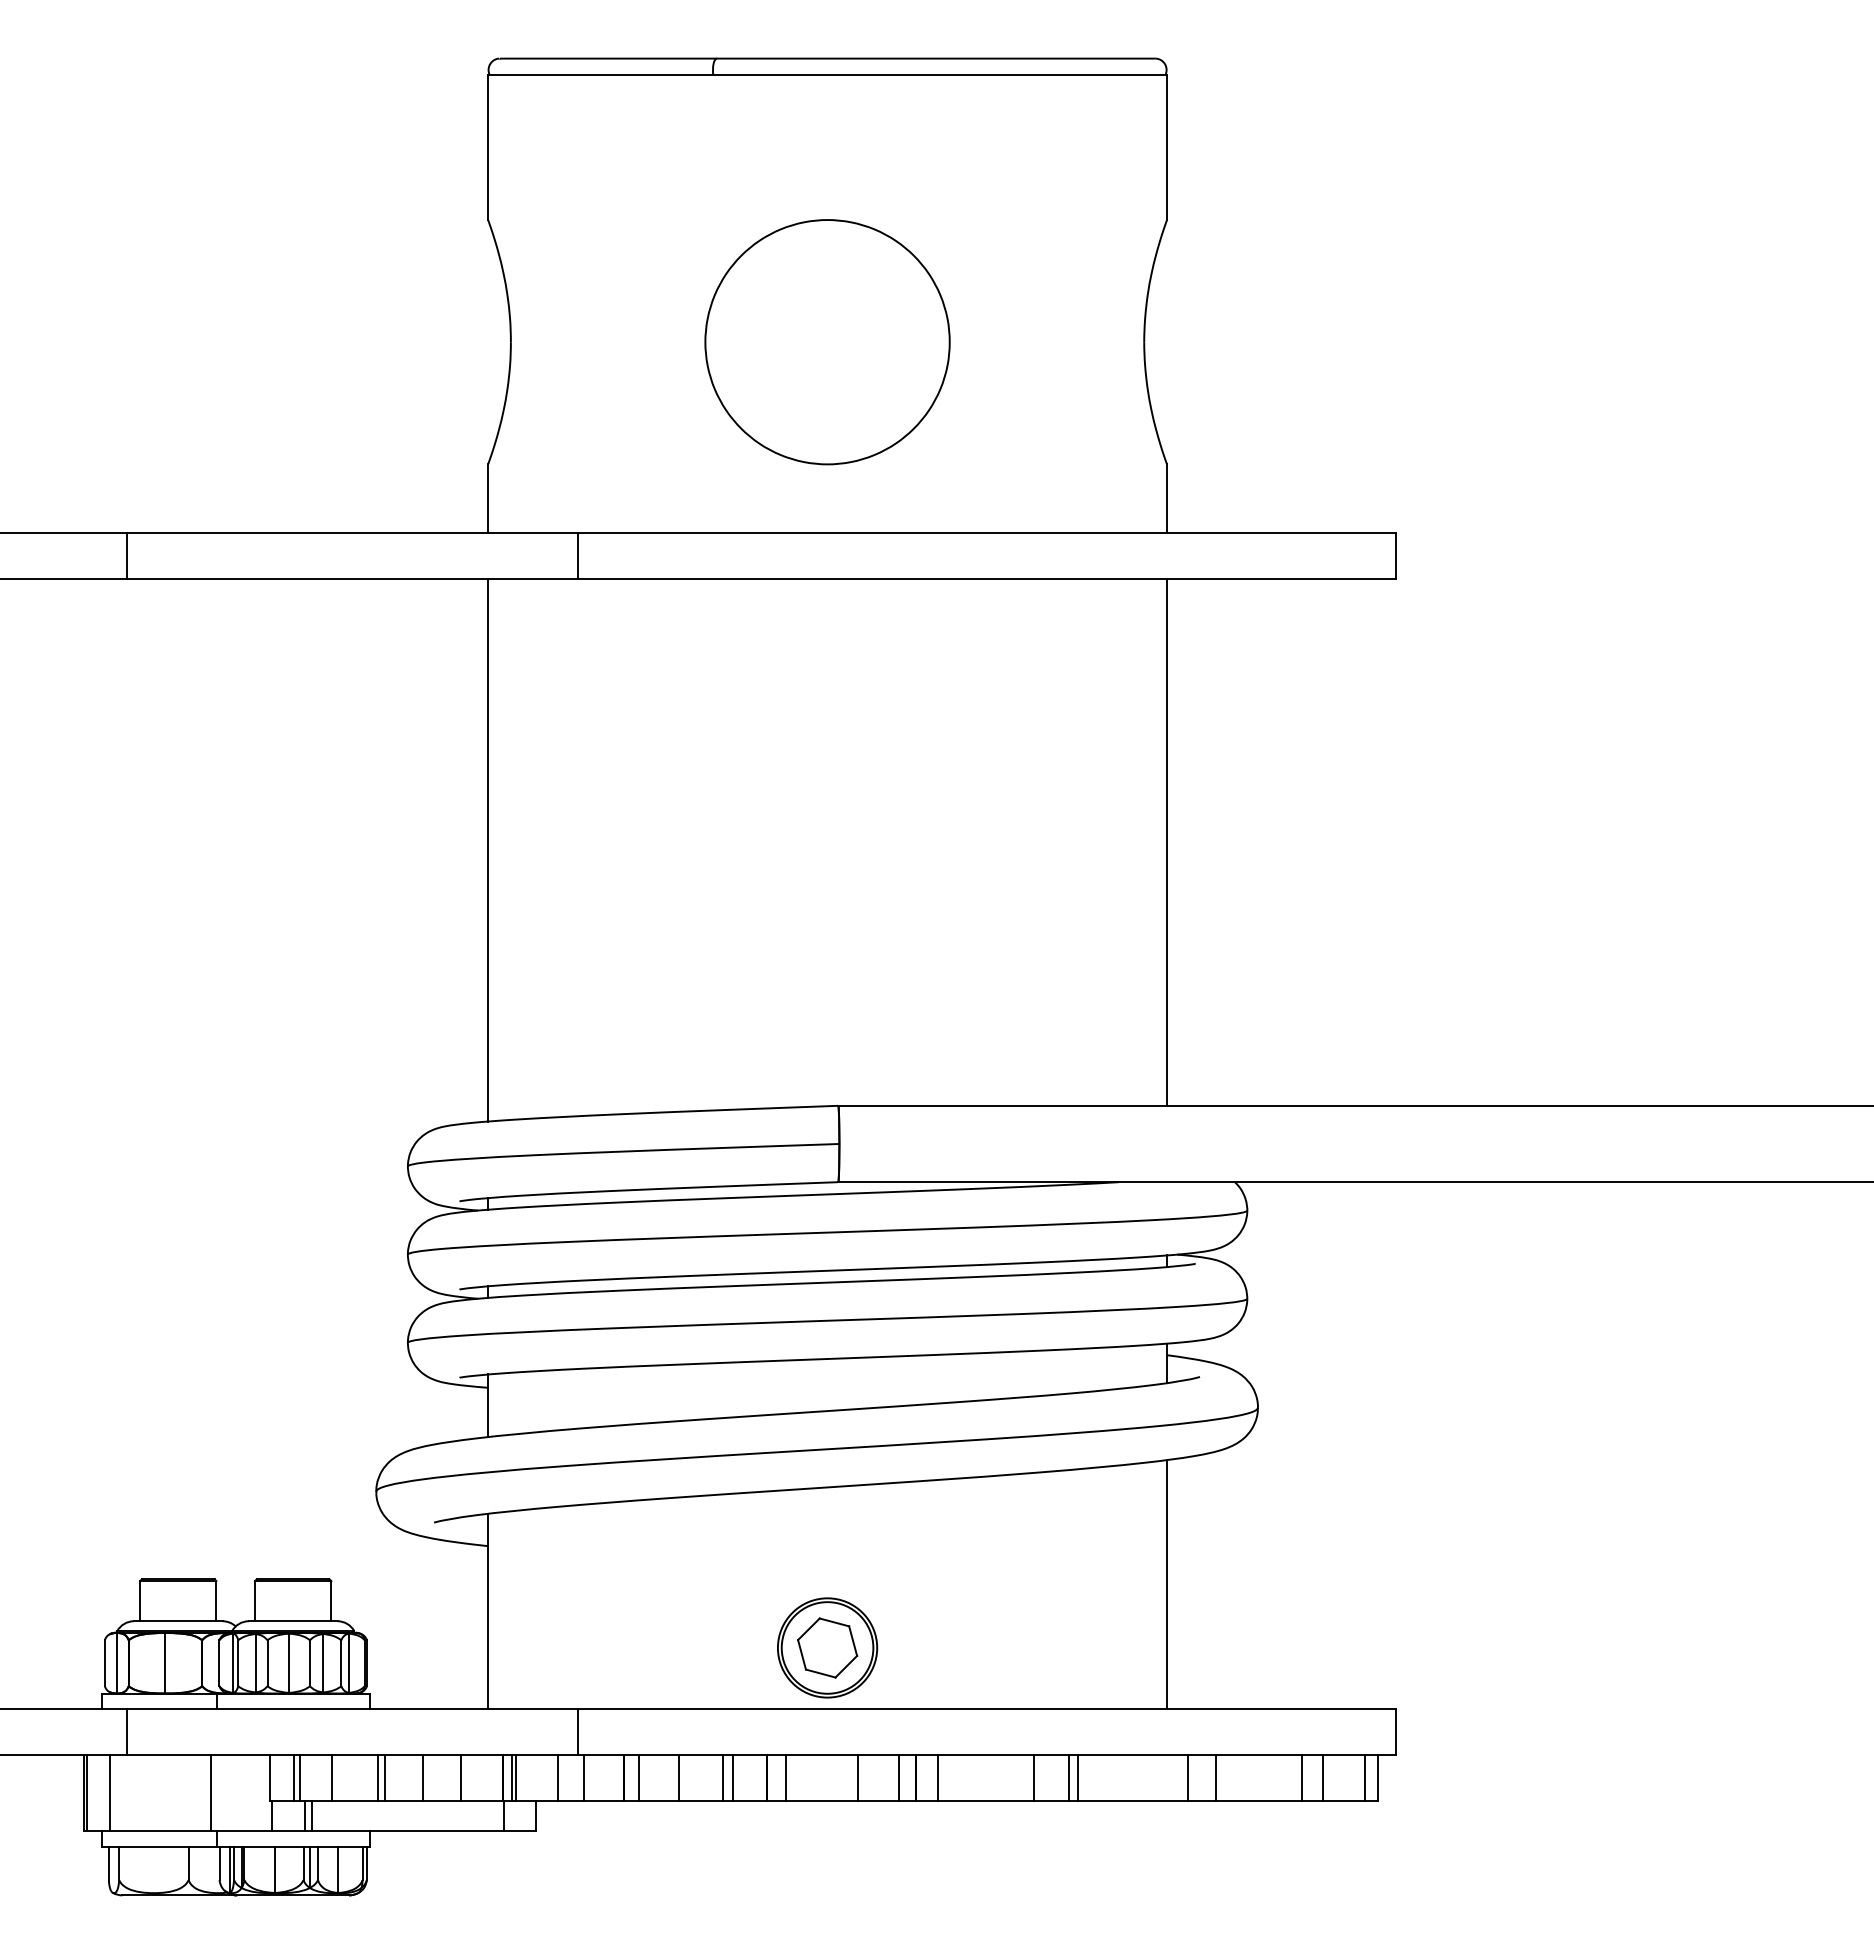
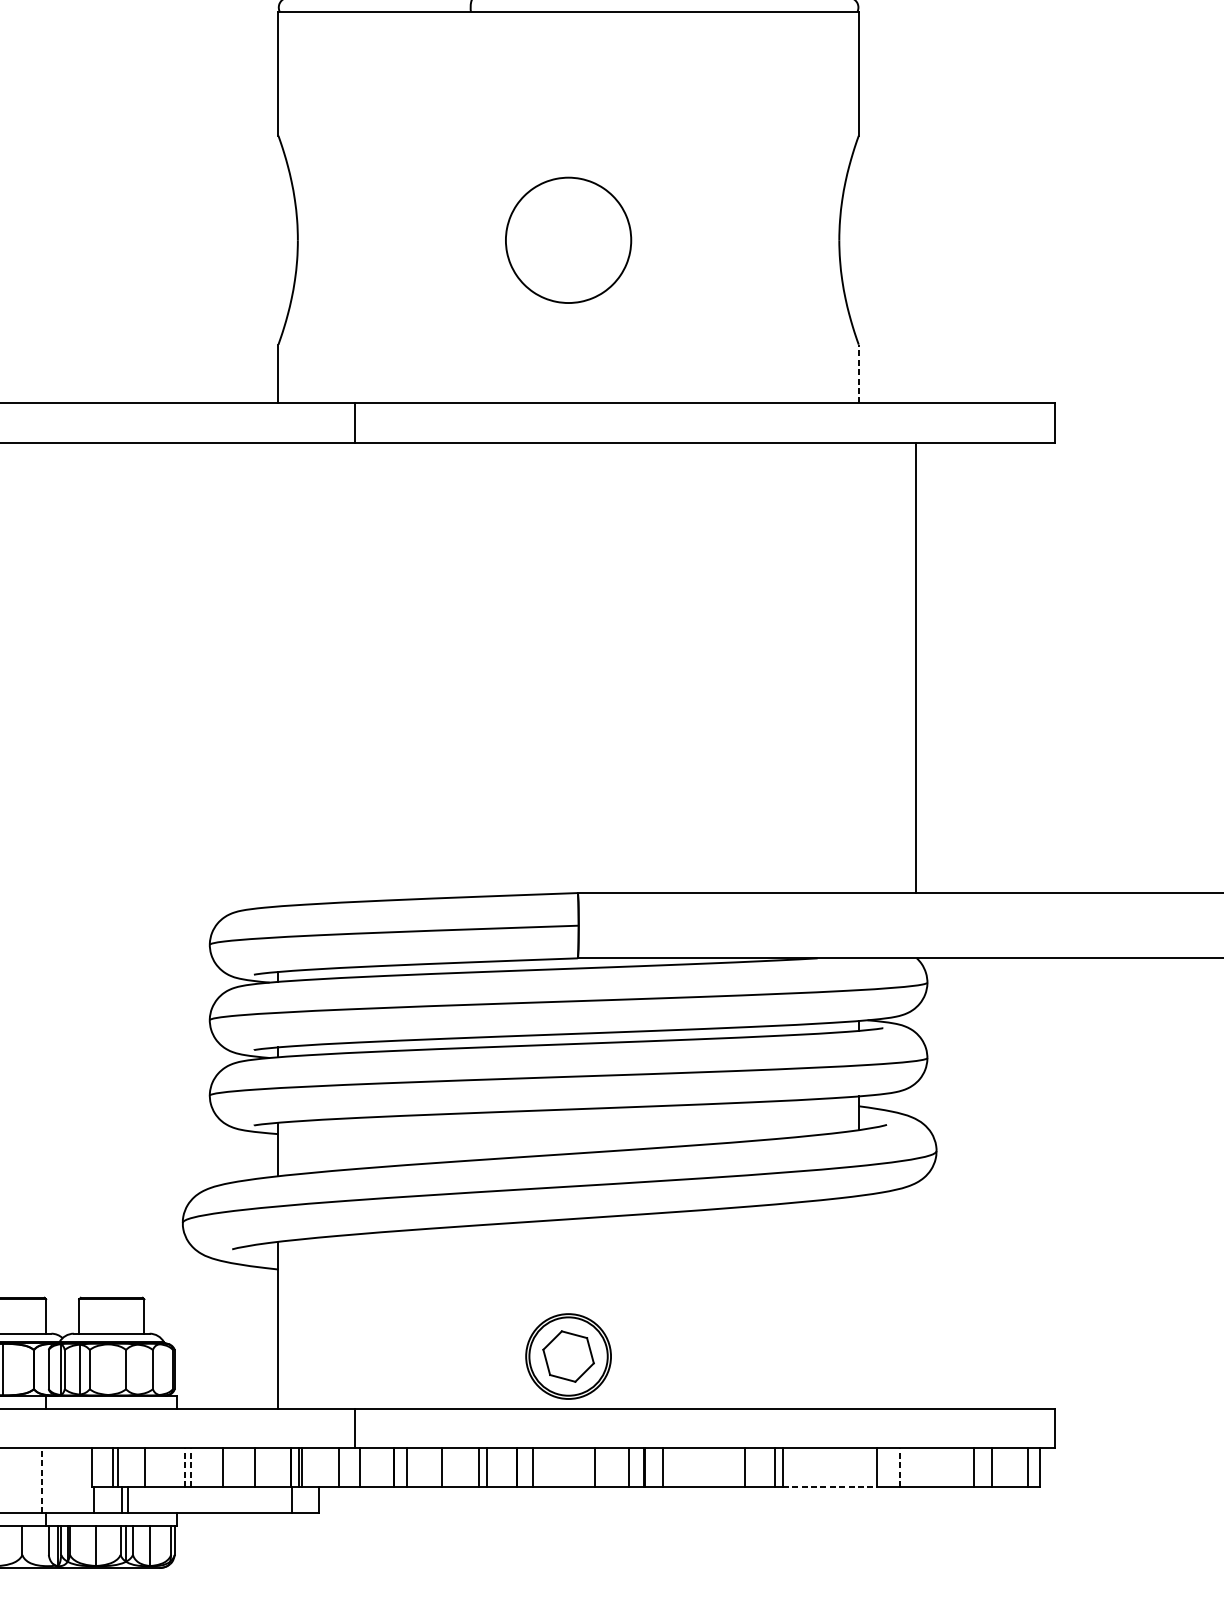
part: (827, 342) -> (568, 240), size x0.6
line: (1166, 498) -> (858, 373), solid -> dashed
line: (1166, 841) -> (915, 667), moved
line: (488, 849) -> (278, 673), removed
line: (1166, 1584) -> (858, 1302), removed
line: (289, 1662) -> (108, 1368), removed
line: (323, 1662) -> (137, 1368), removed
line: (348, 1662) -> (159, 1368), removed
line: (378, 1777) -> (184, 1467), solid -> dashed
line: (385, 1777) -> (190, 1467), solid -> dashed
line: (1215, 1777) -> (900, 1467), solid -> dashed
line: (211, 1792) -> (41, 1480), solid -> dashed
line: (1132, 1800) -> (829, 1486), solid -> dashed

